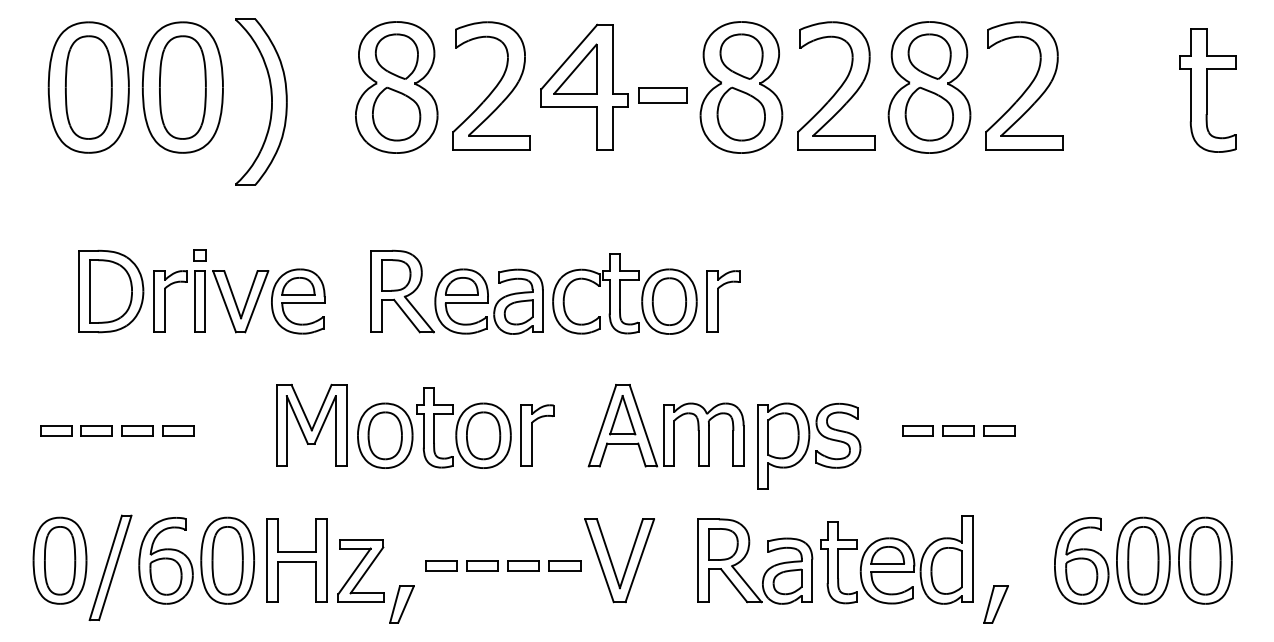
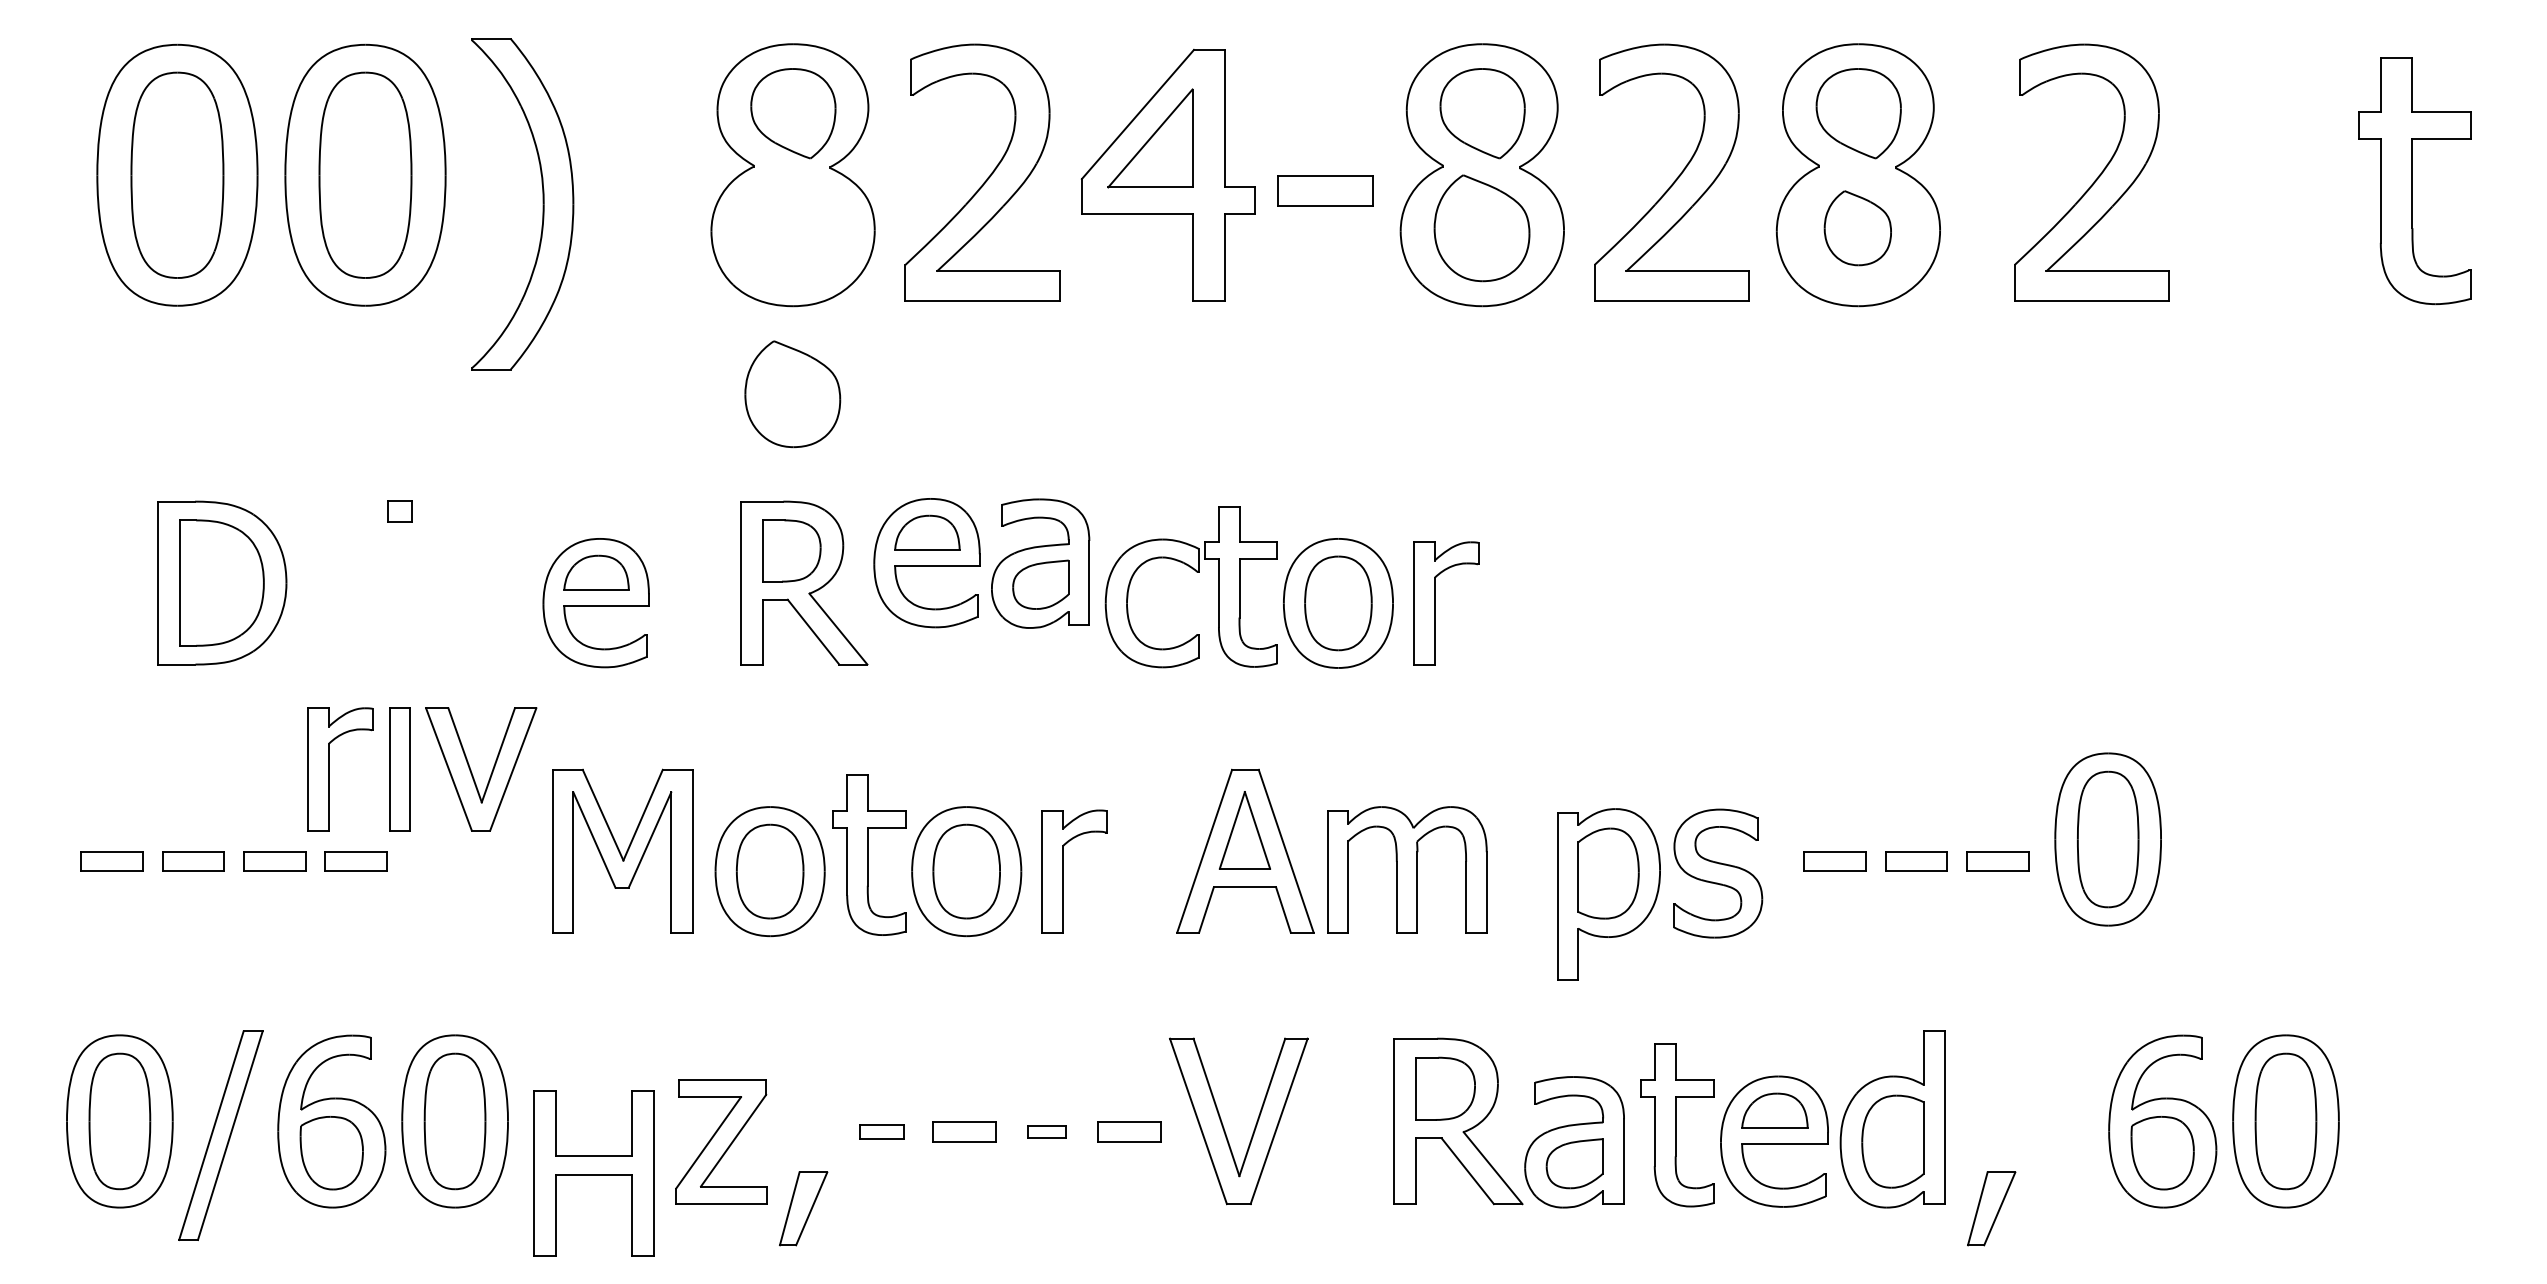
part: (1024, 85) -> (2092, 171), moved
part: (396, 113) -> (792, 393), moved
part: (928, 113) -> (1856, 227), size x0.7
part: (211, 301) -> (422, 768), moved
part: (488, 301) -> (980, 563), moved
part: (809, 445) -> (1660, 892), moved
part: (296, 560) -> (592, 1172), moved
part: (1205, 560) -> (2108, 838), moved
part: (441, 565) -> (882, 1130), size x0.7
part: (523, 565) -> (1046, 1130), size x0.6

